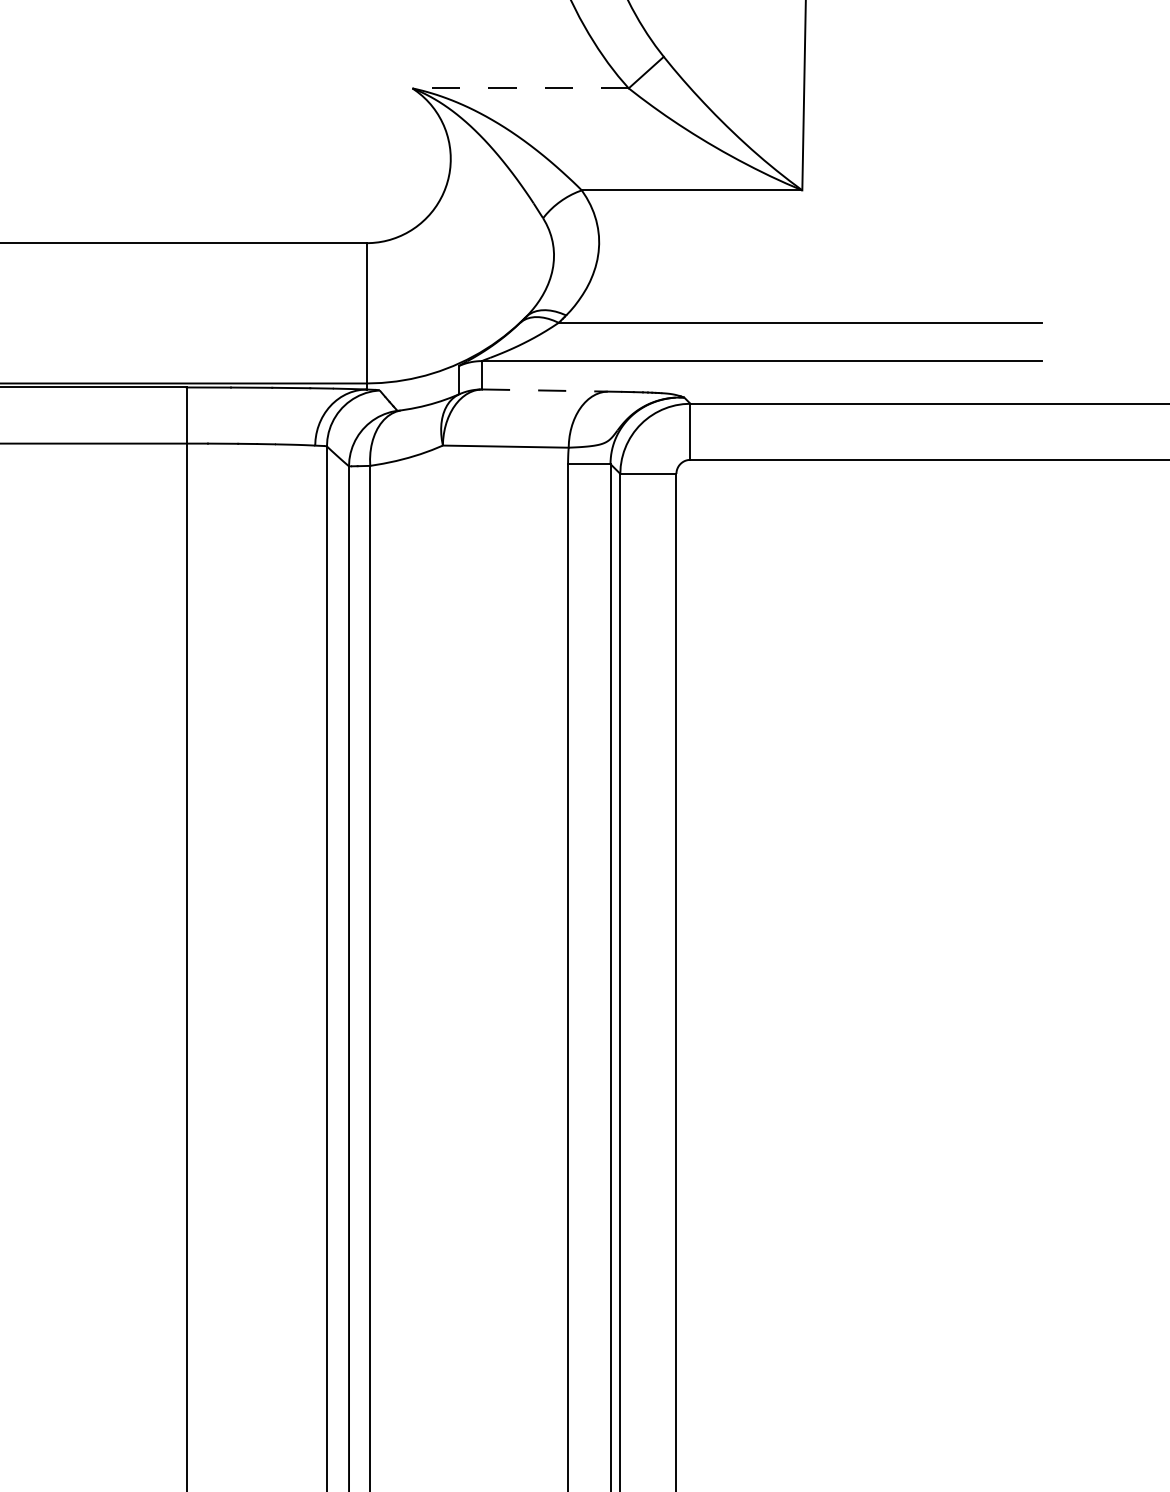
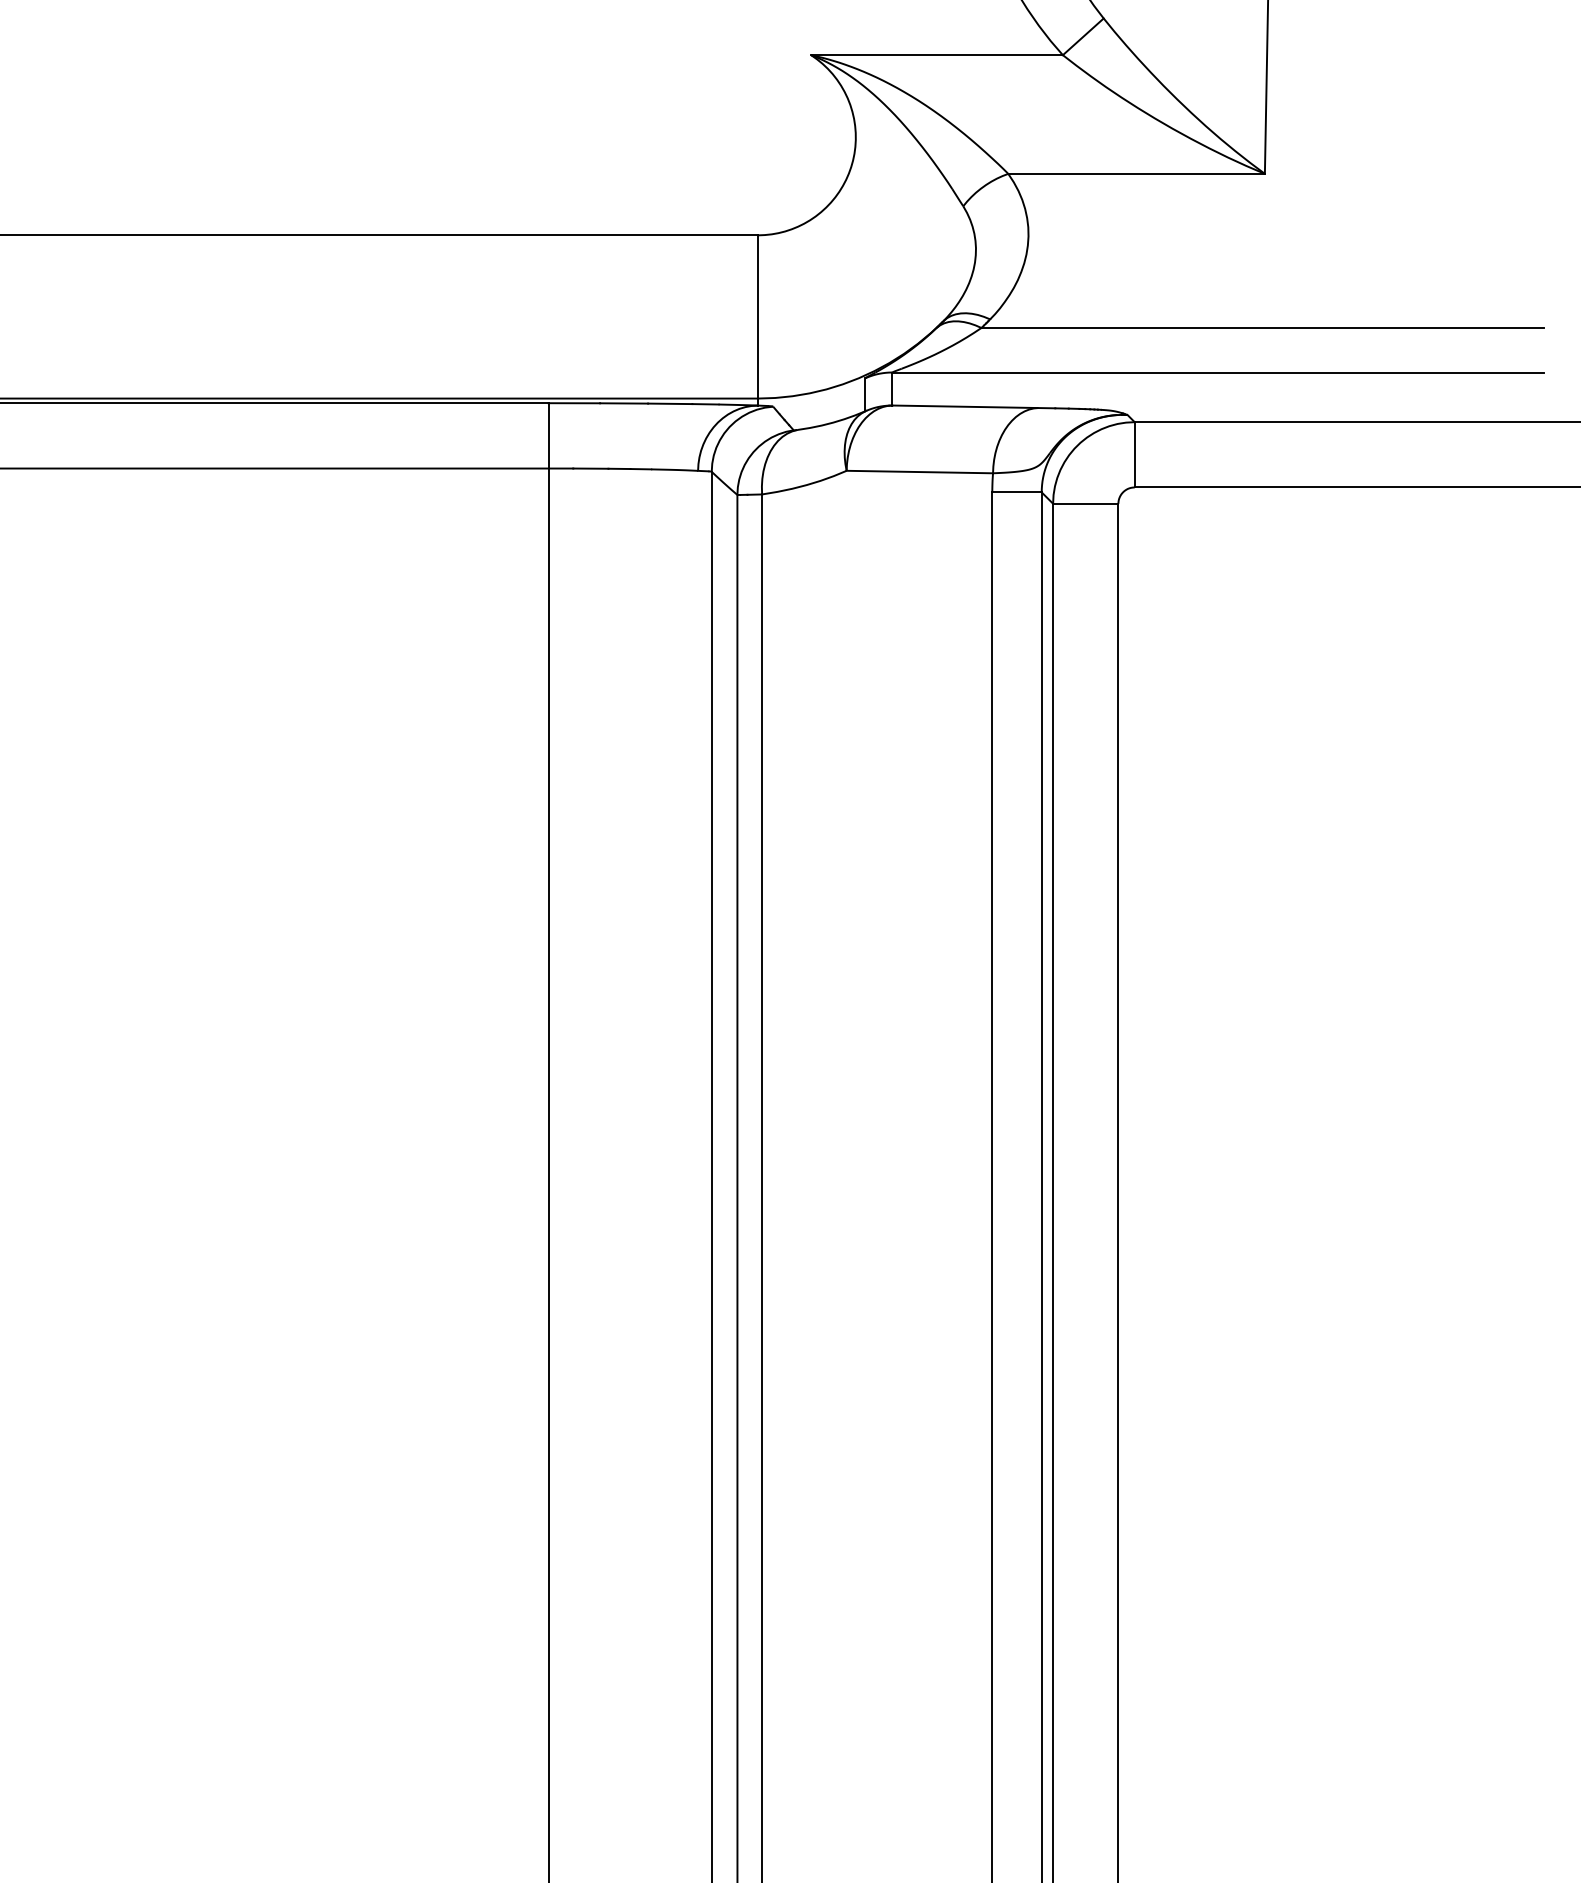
line: (520, 88) -> (937, 55), dashed -> solid
line: (551, 390) -> (973, 406), dashed -> solid

